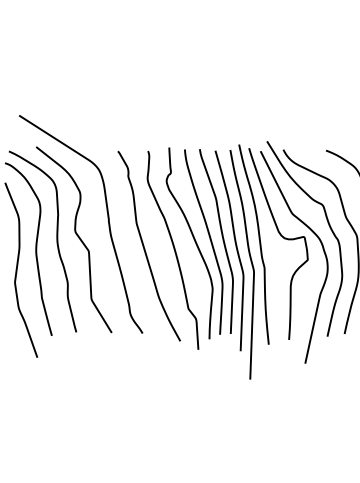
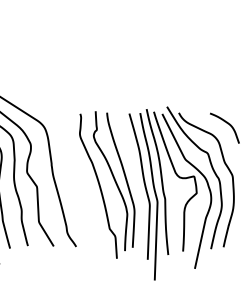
curve: (222, 240) -> (134, 179), removed
curve: (144, 245) -> (77, 182), removed

